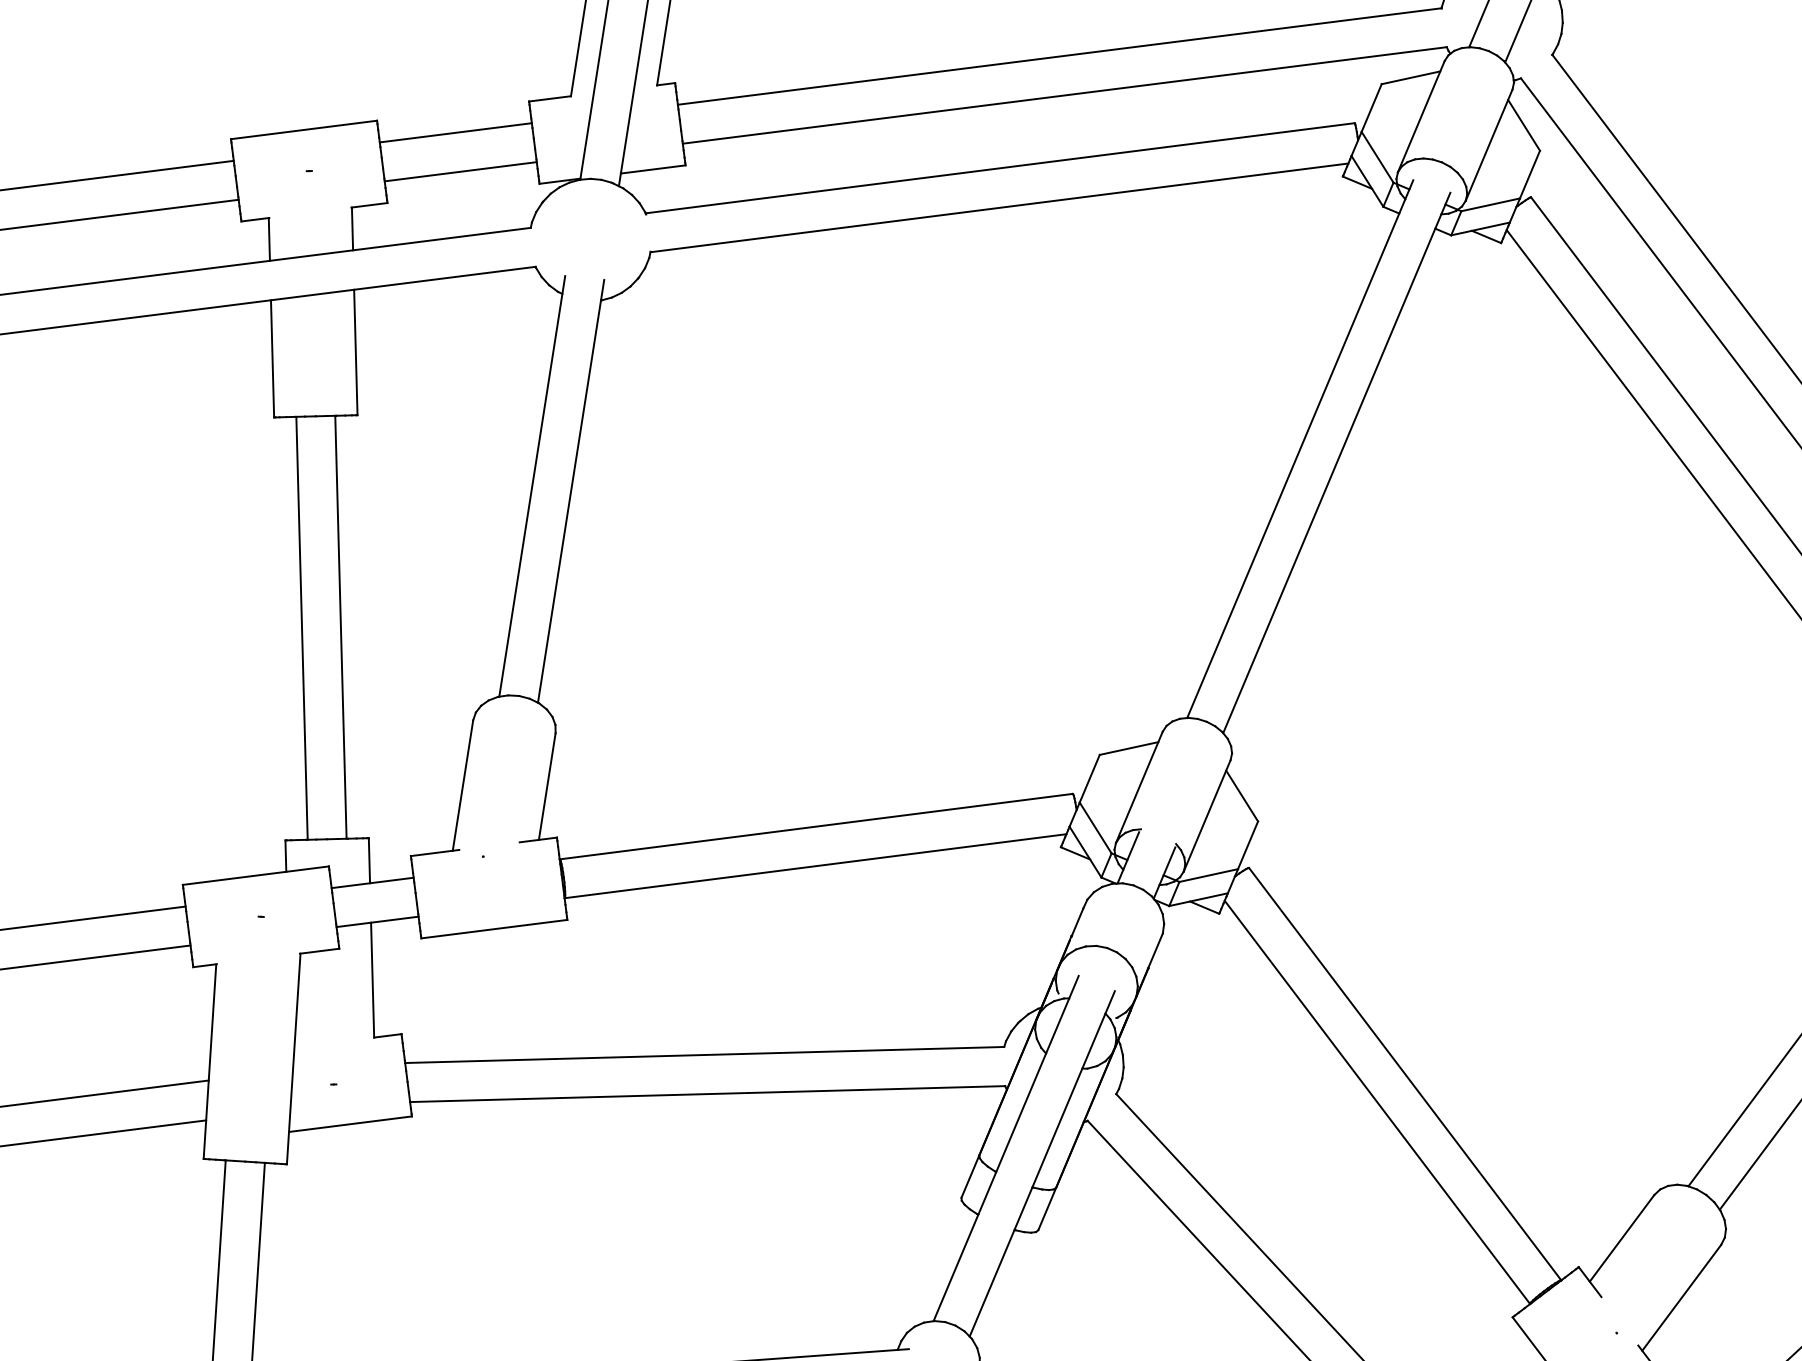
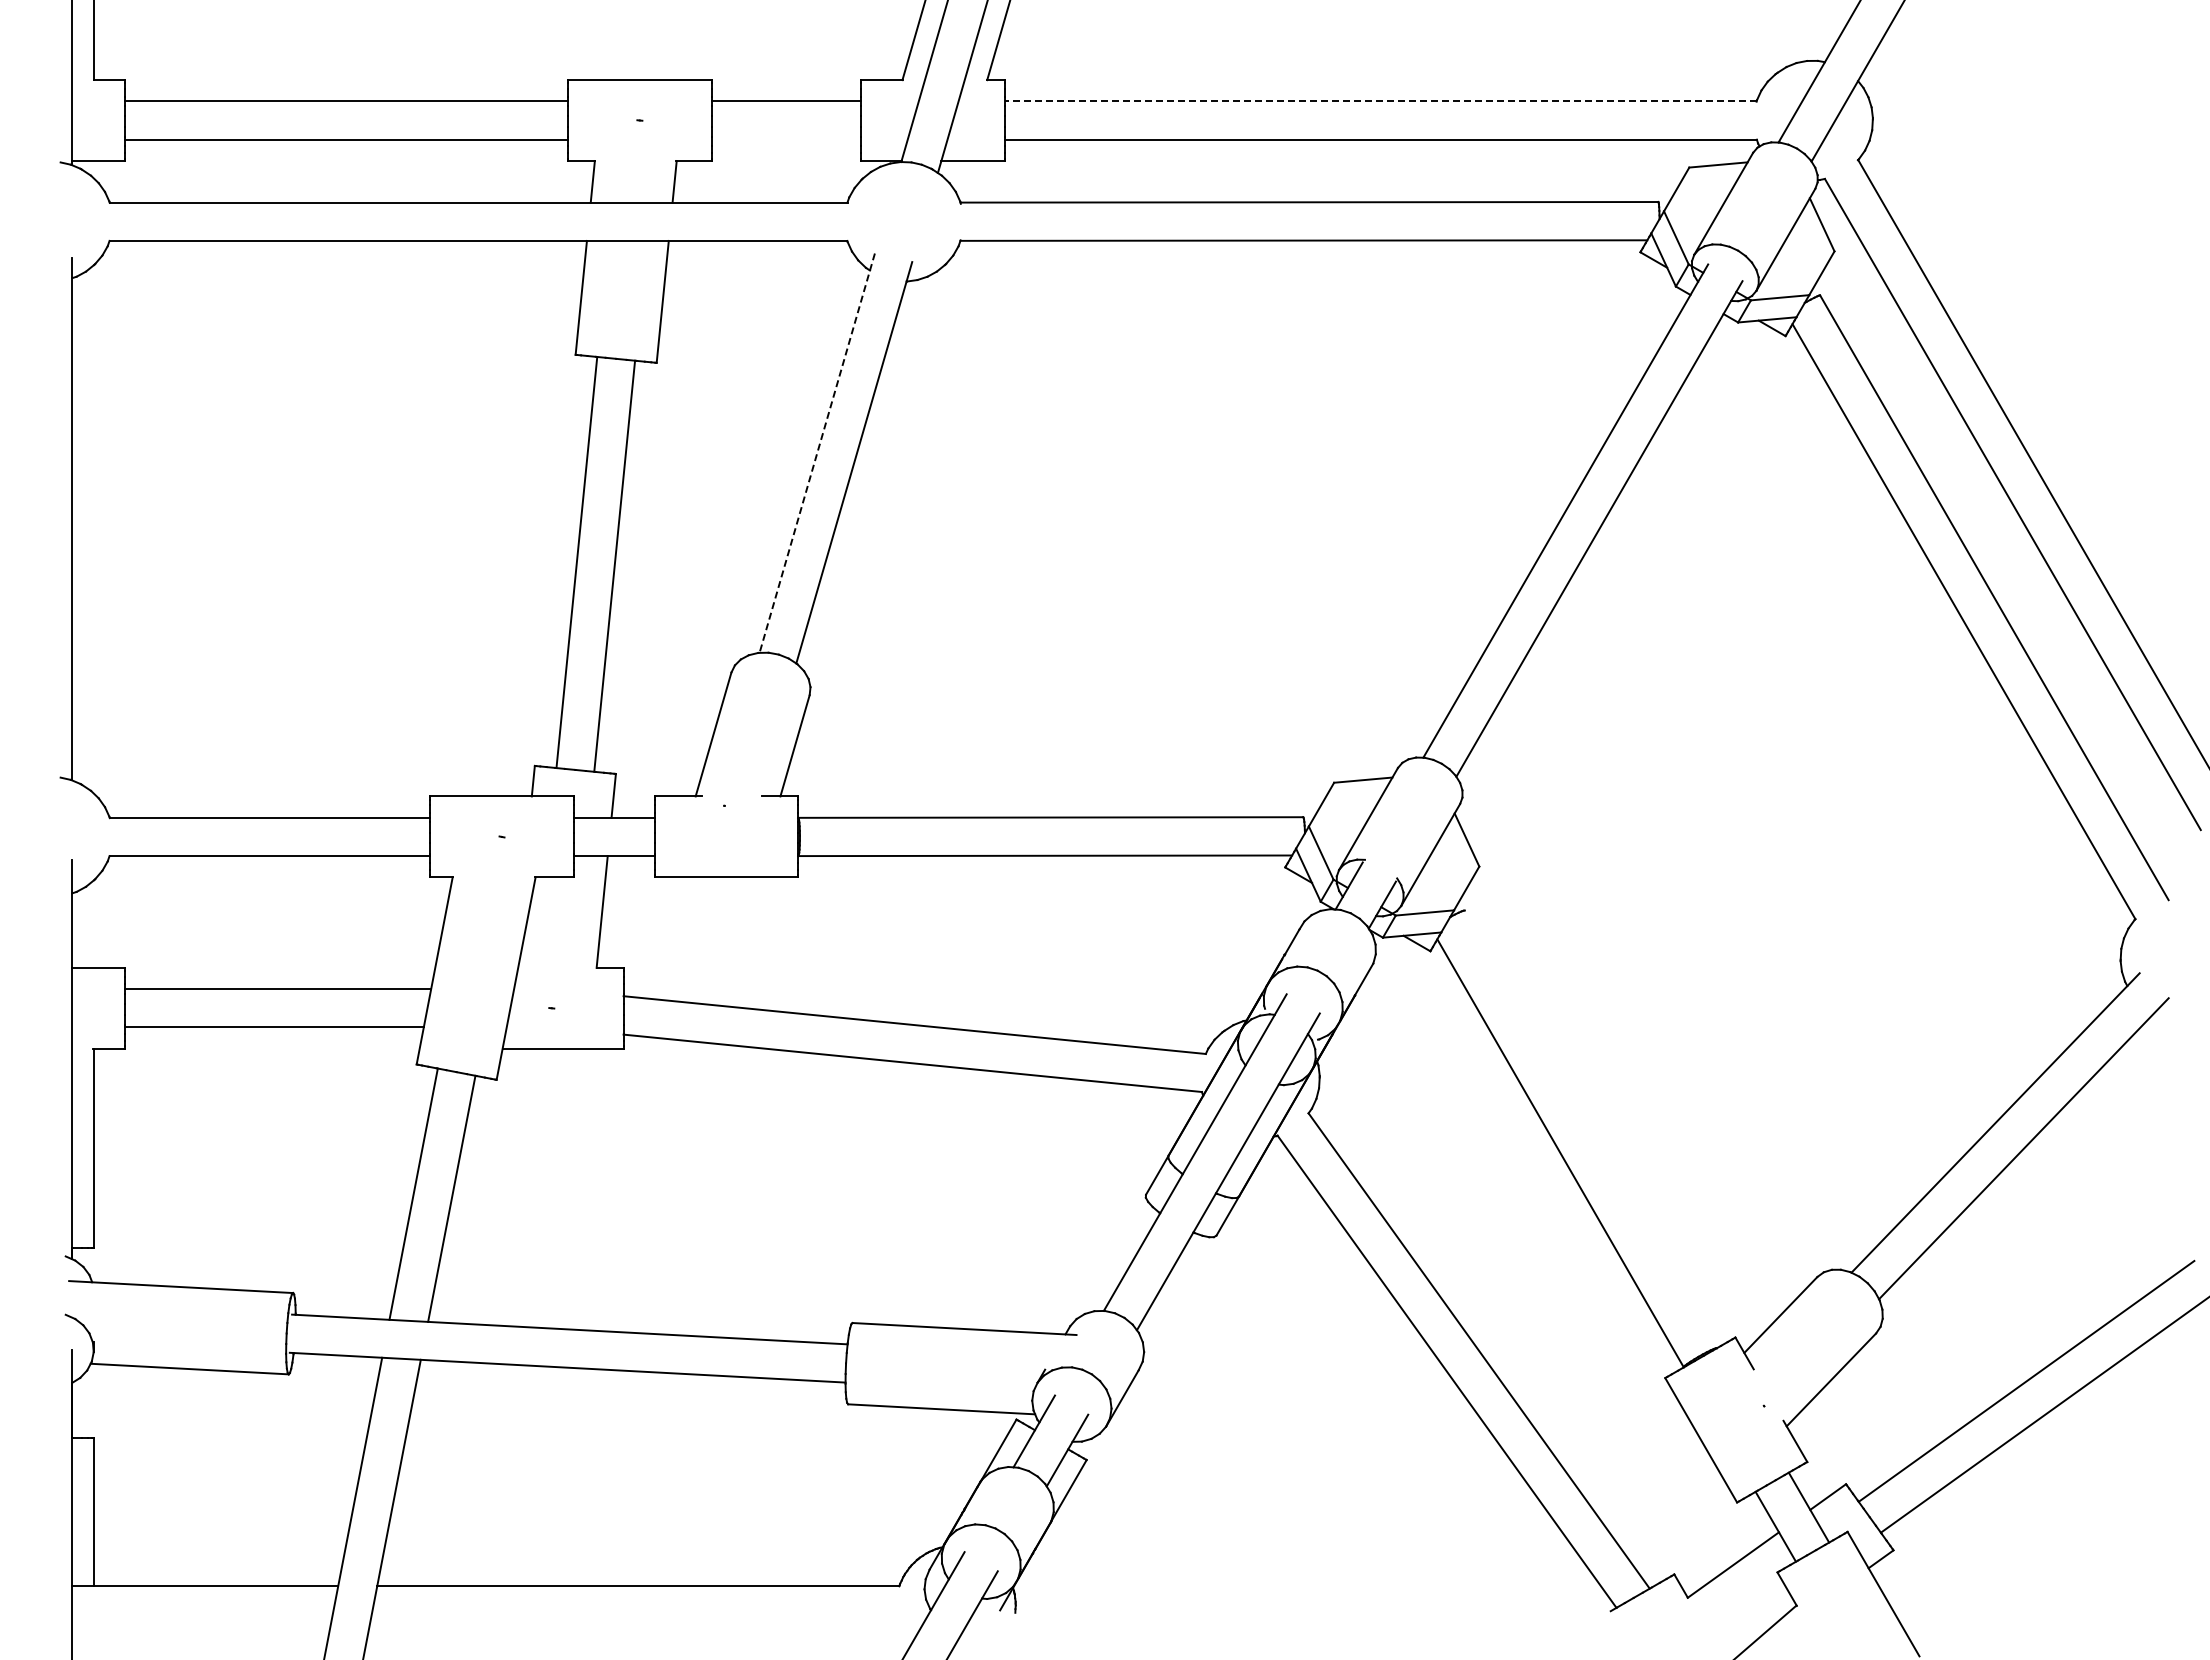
line: (1059, 56) -> (1380, 101), solid -> dashed
line: (460, 171) -> (786, 139), removed
line: (532, 486) -> (817, 453), solid -> dashed
line: (1404, 1074) -> (1590, 1129), removed

